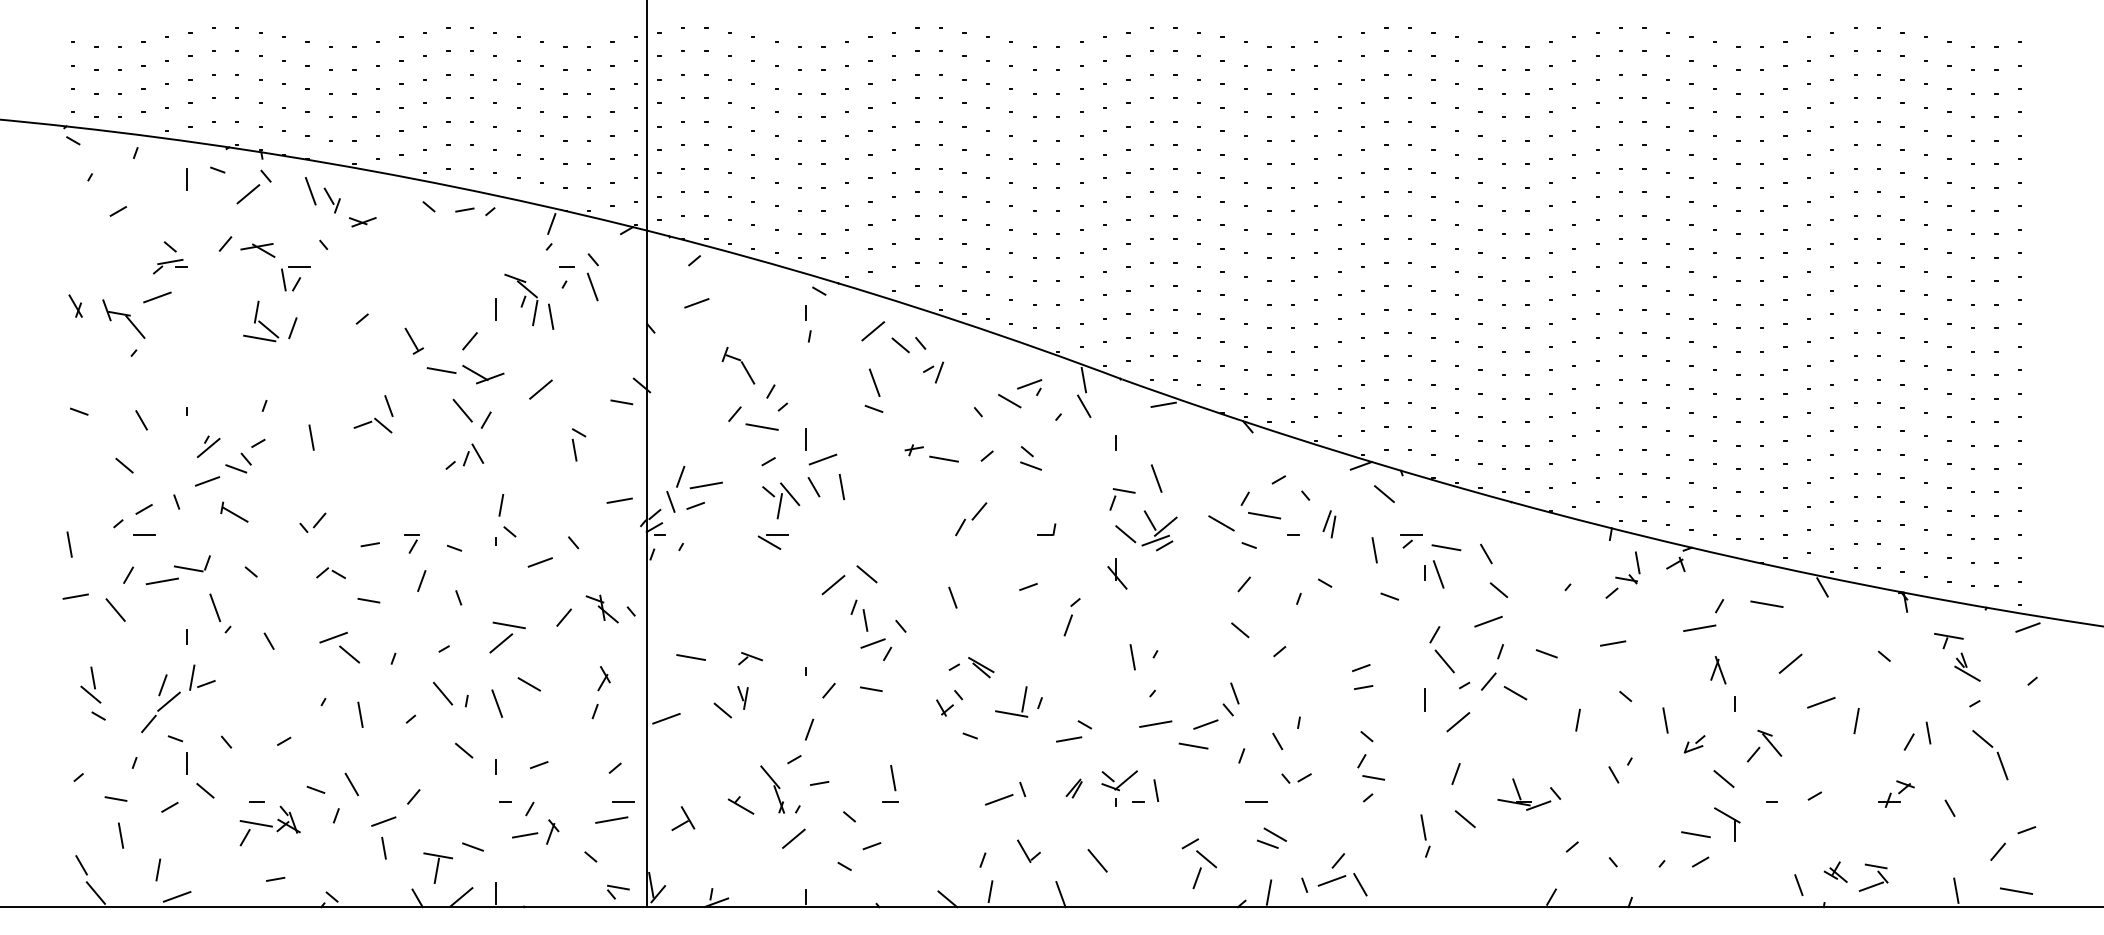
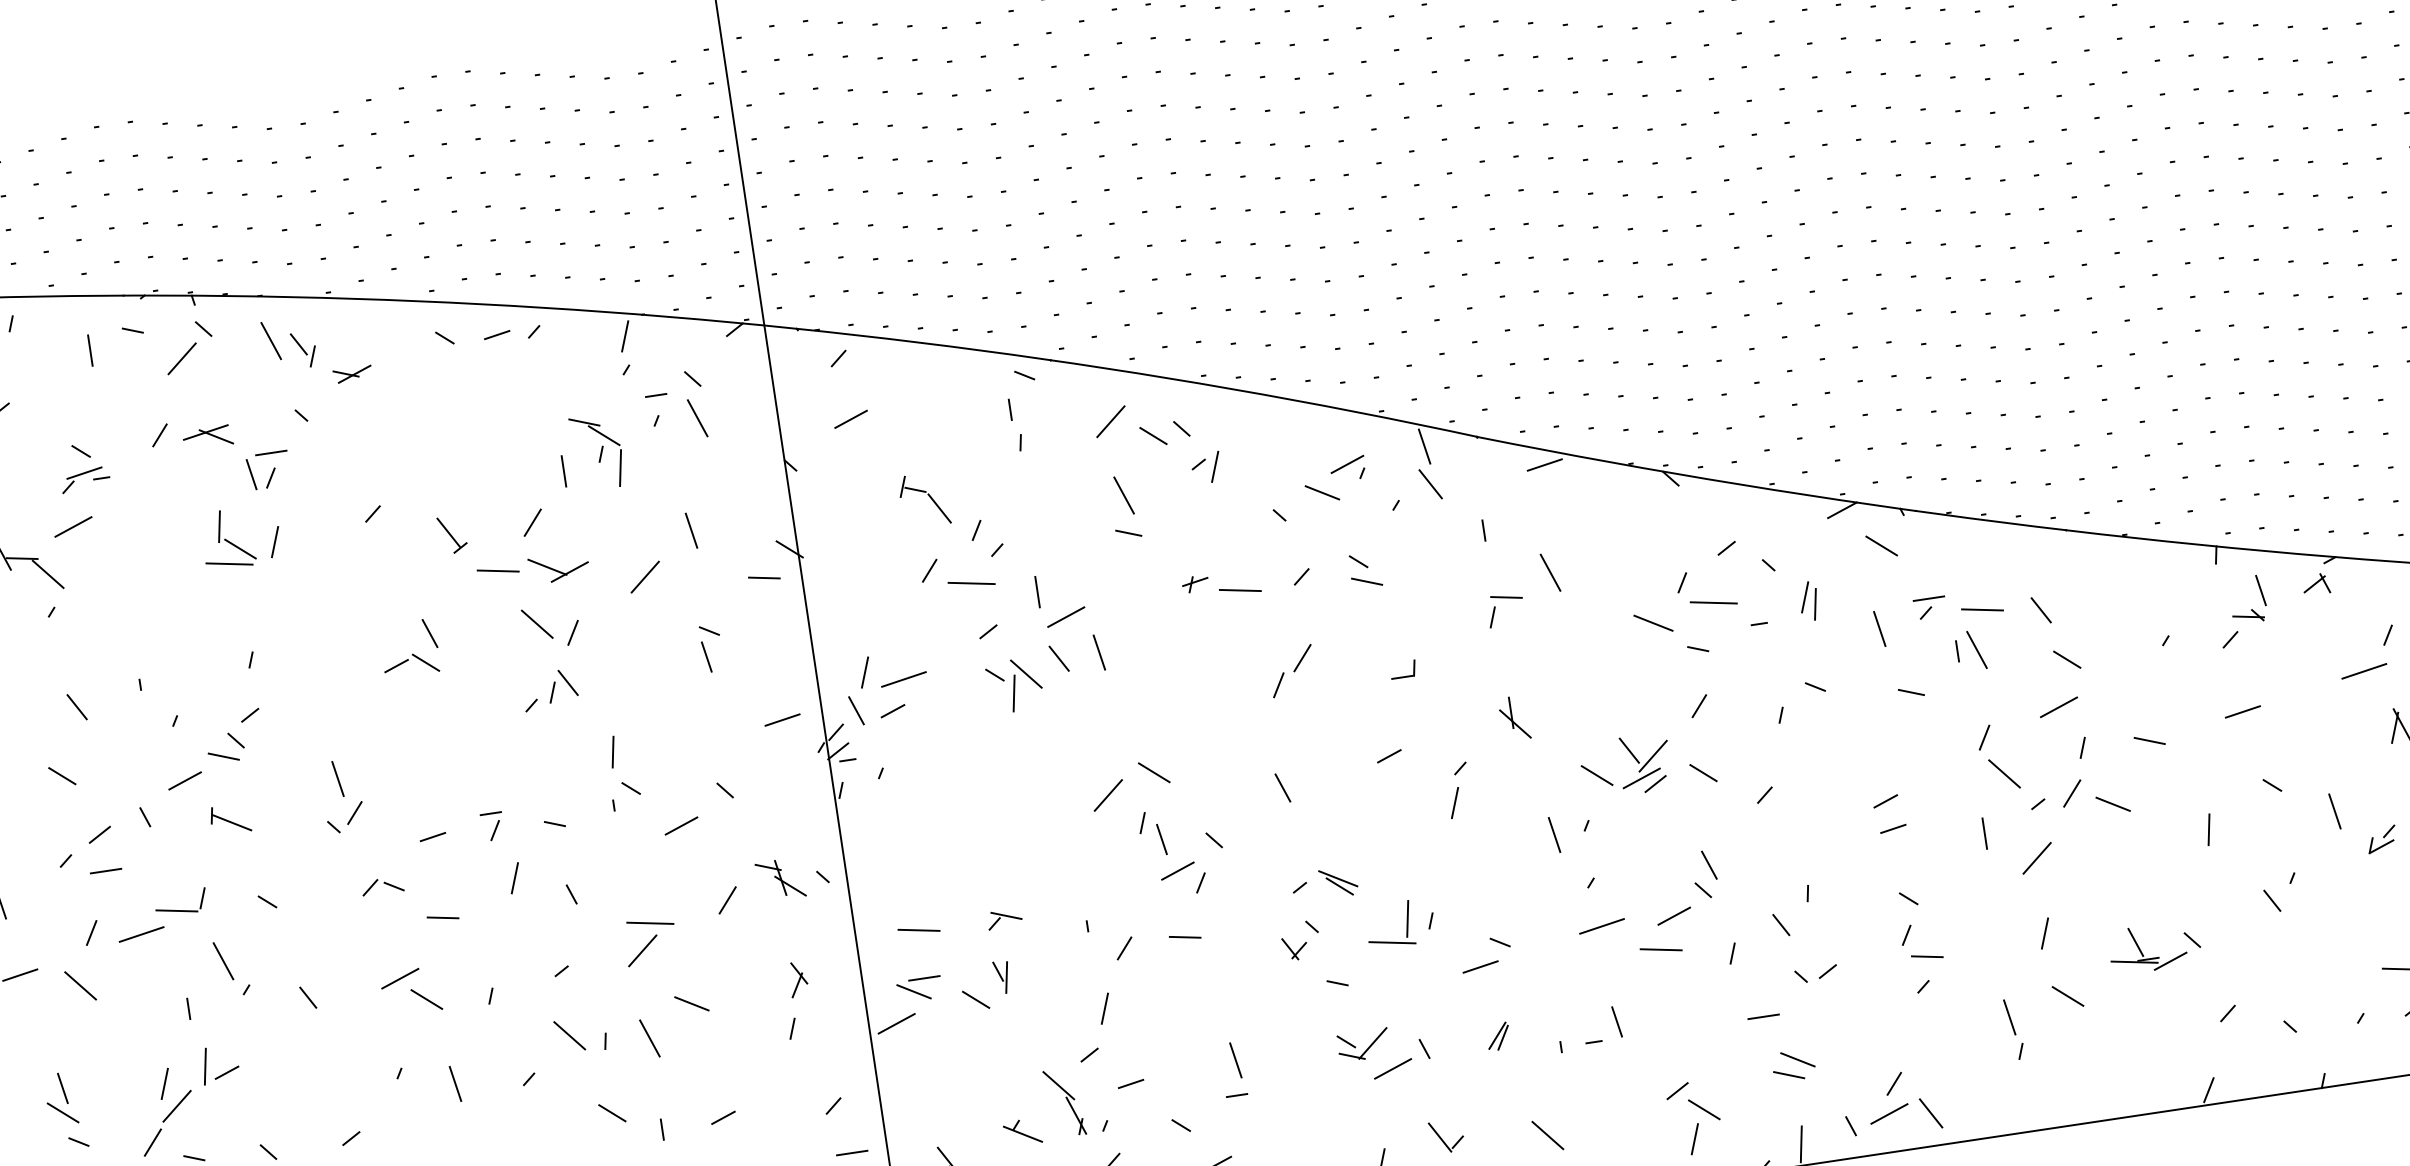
line: (551, 316) -> (692, 530), moved
line: (311, 437) -> (337, 778), moved
line: (208, 447) -> (179, 731), removed
part: (1151, 525) -> (1632, 757), moved
part: (772, 541) -> (918, 989), moved
part: (1119, 780) -> (1363, 1044), moved

